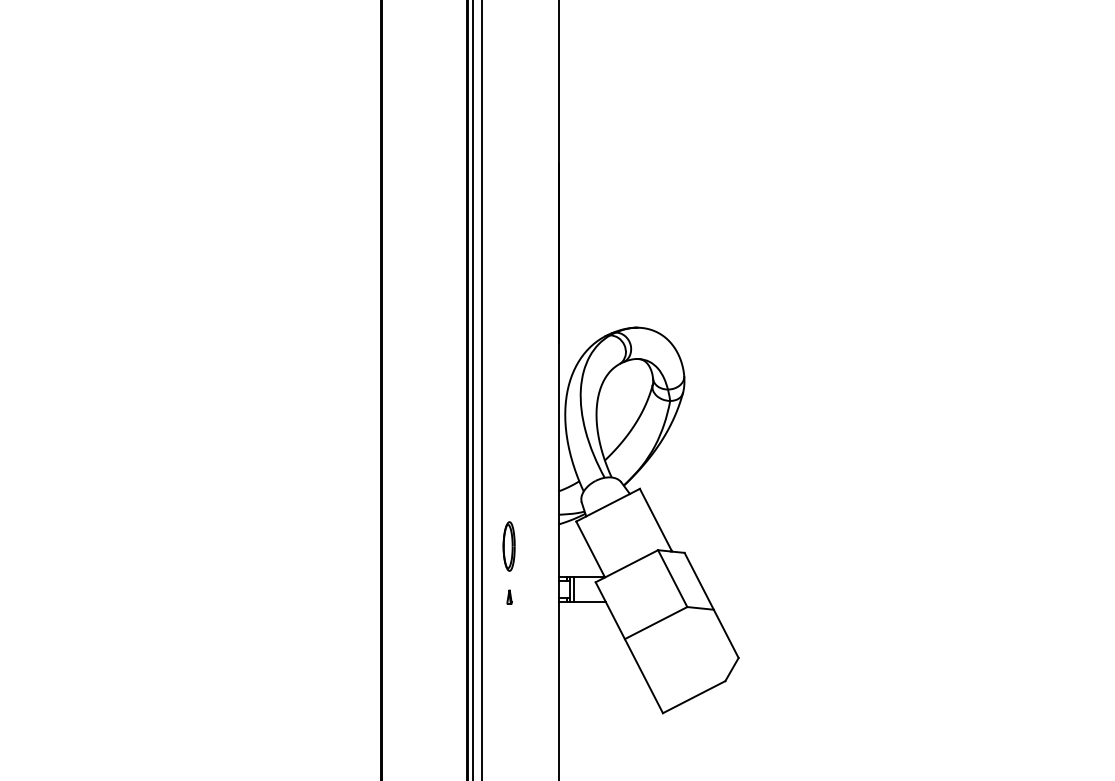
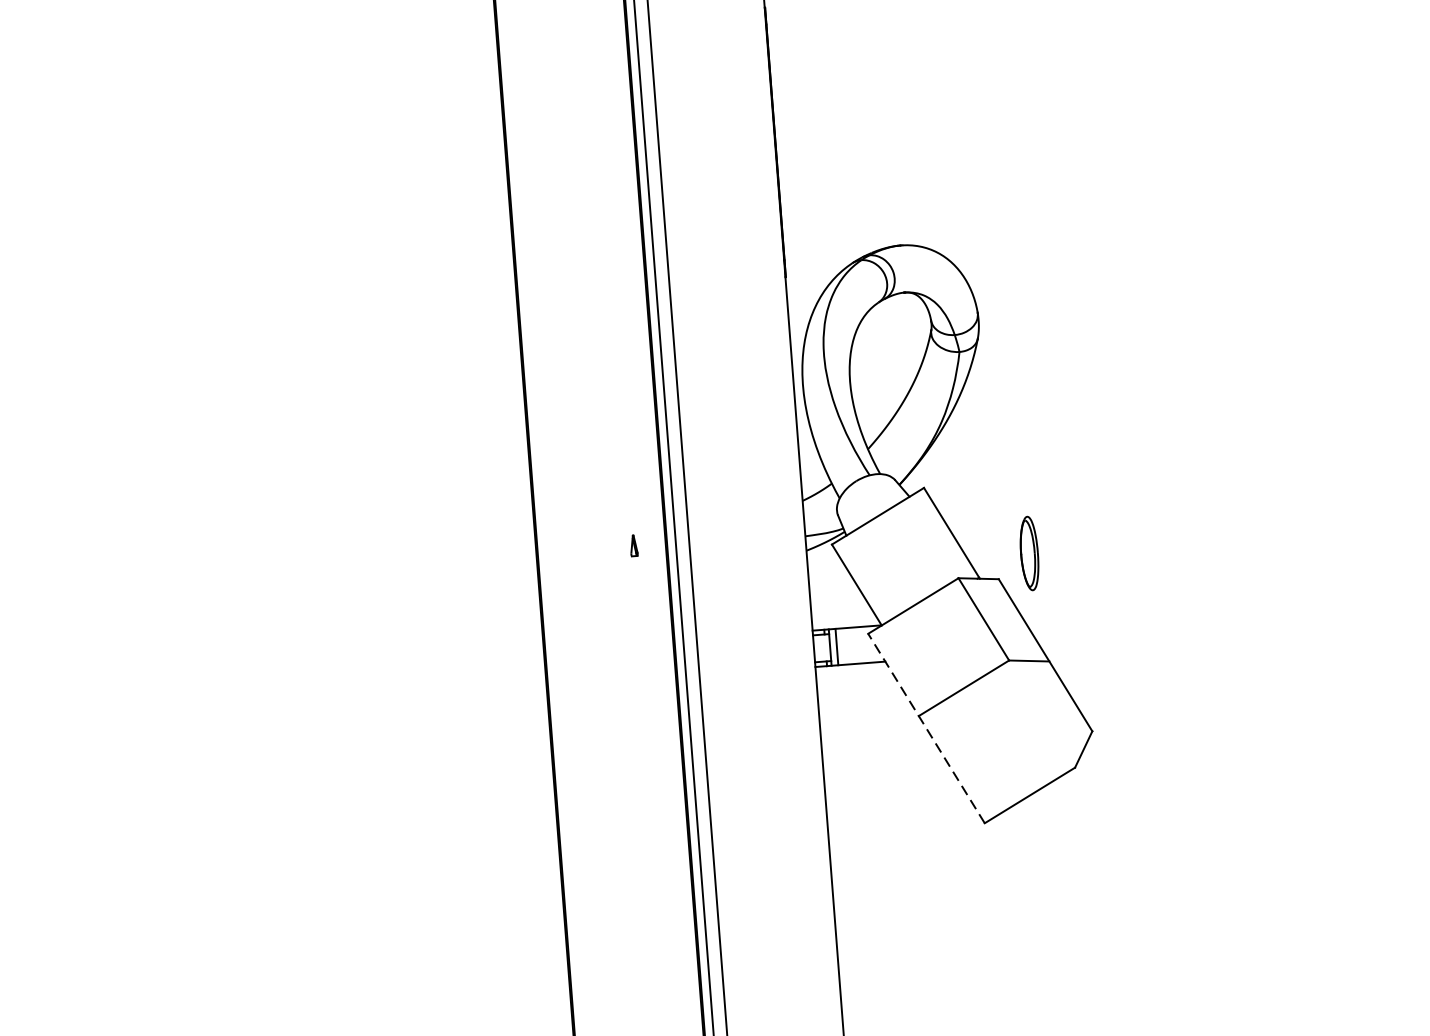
part: (508, 546) -> (1028, 553), moved
part: (509, 596) -> (633, 544), moved
line: (629, 647) -> (926, 728), solid -> dashed

